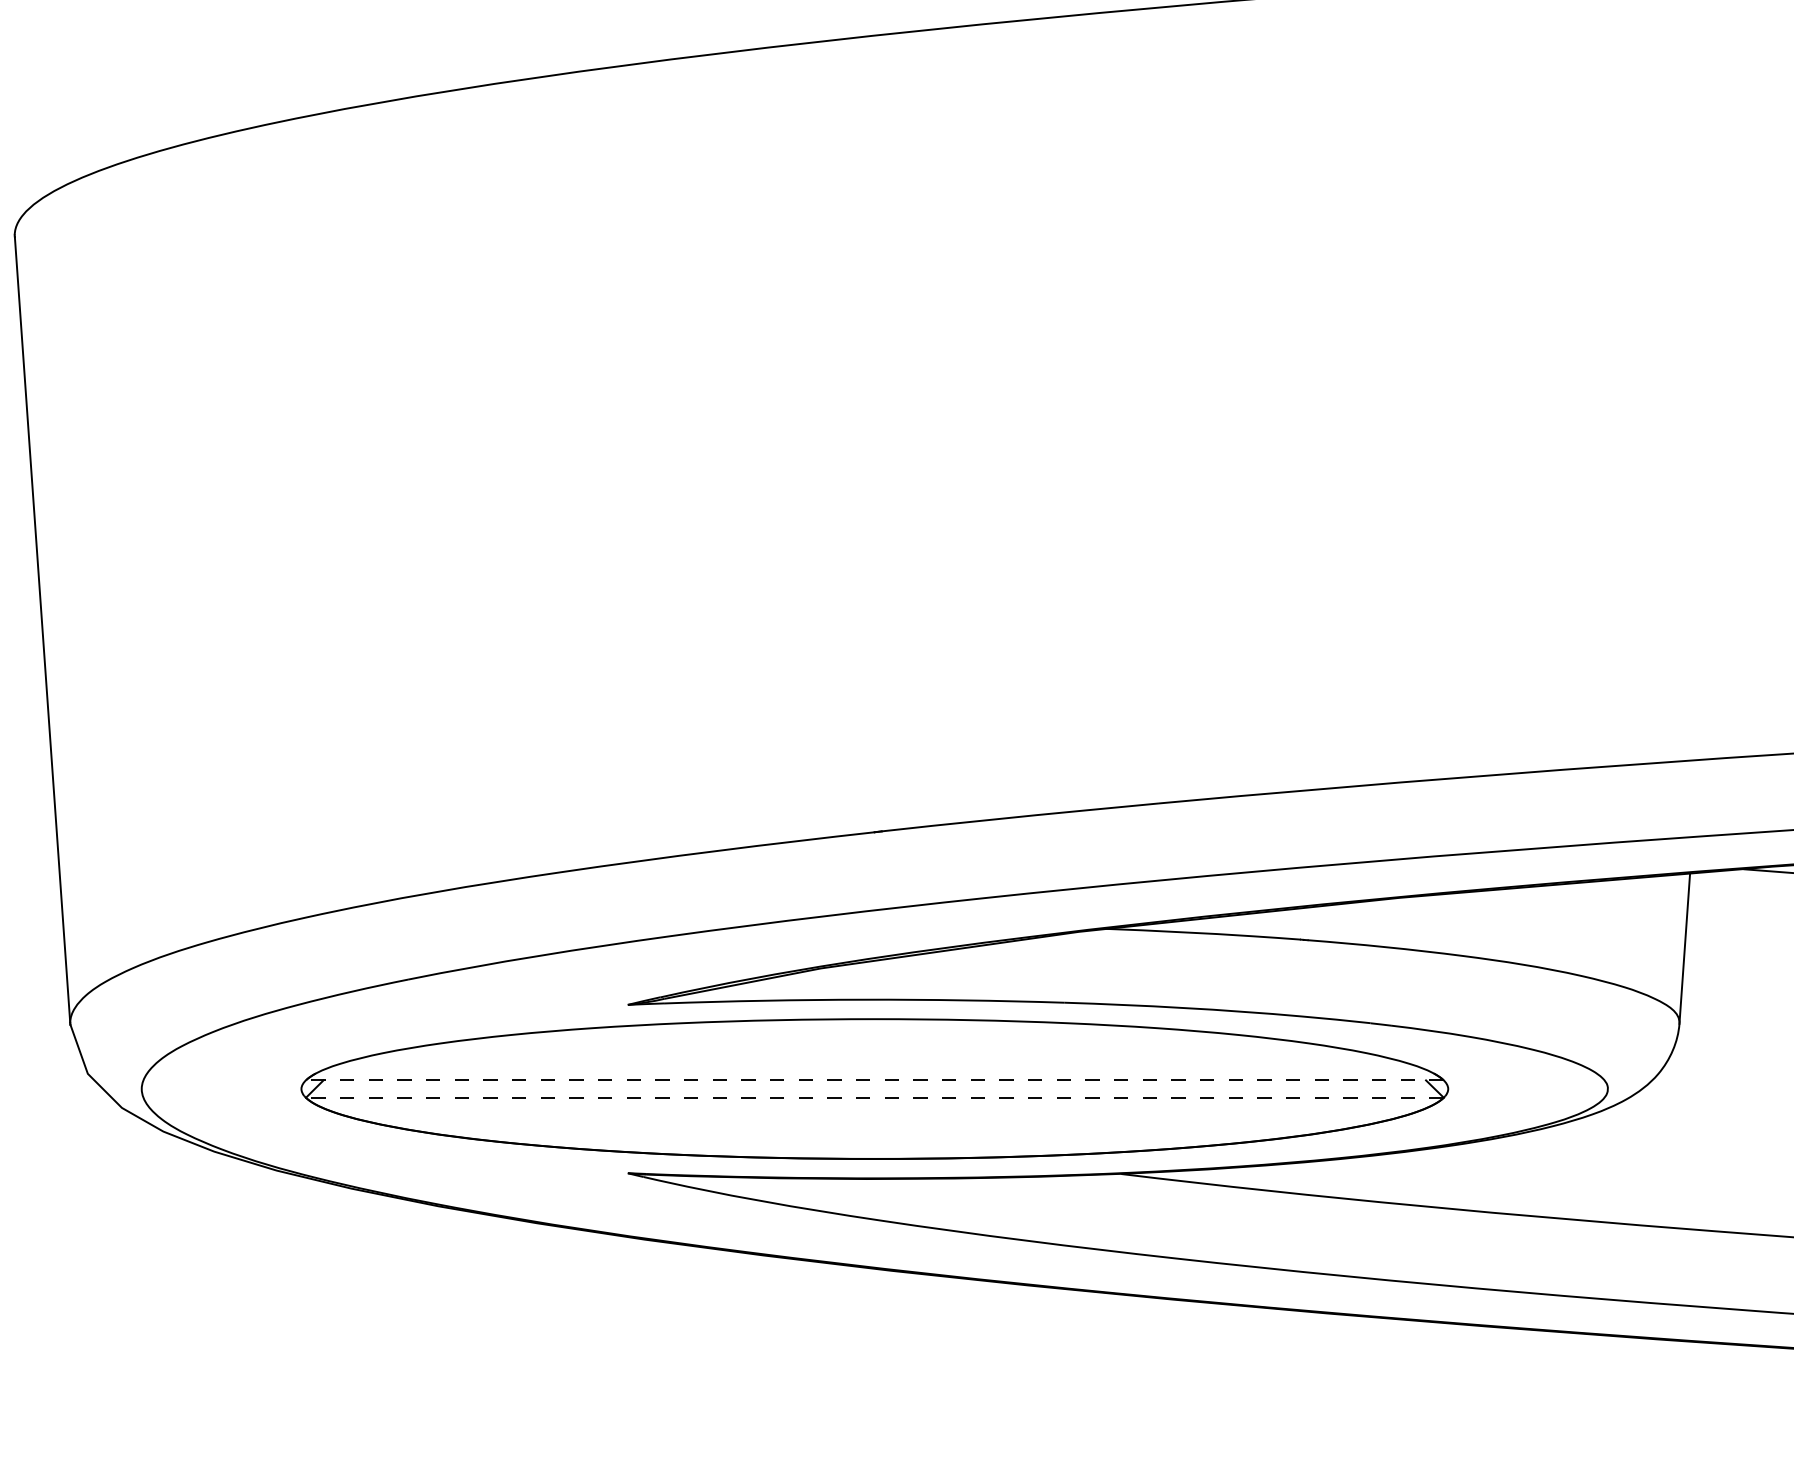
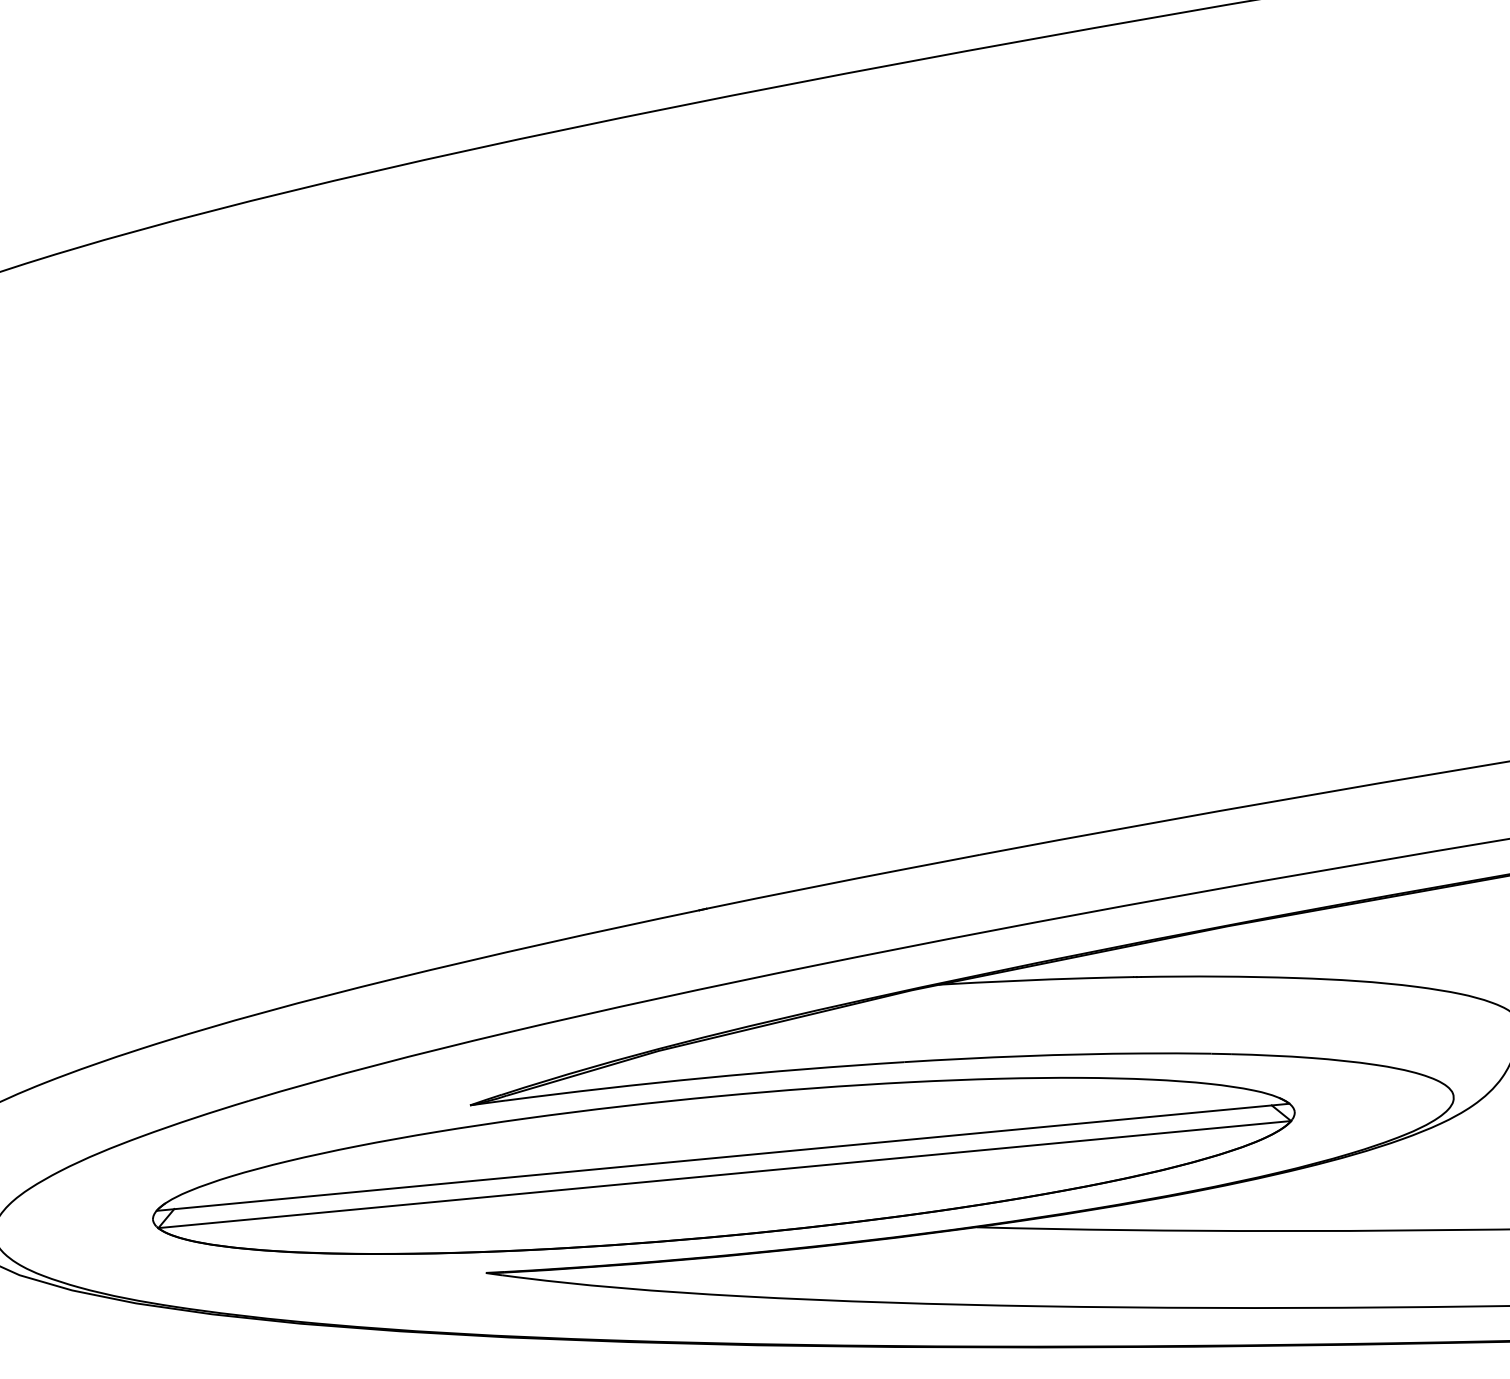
line: (874, 1080) -> (722, 1157), dashed -> solid
line: (874, 1097) -> (724, 1174), dashed -> solid

